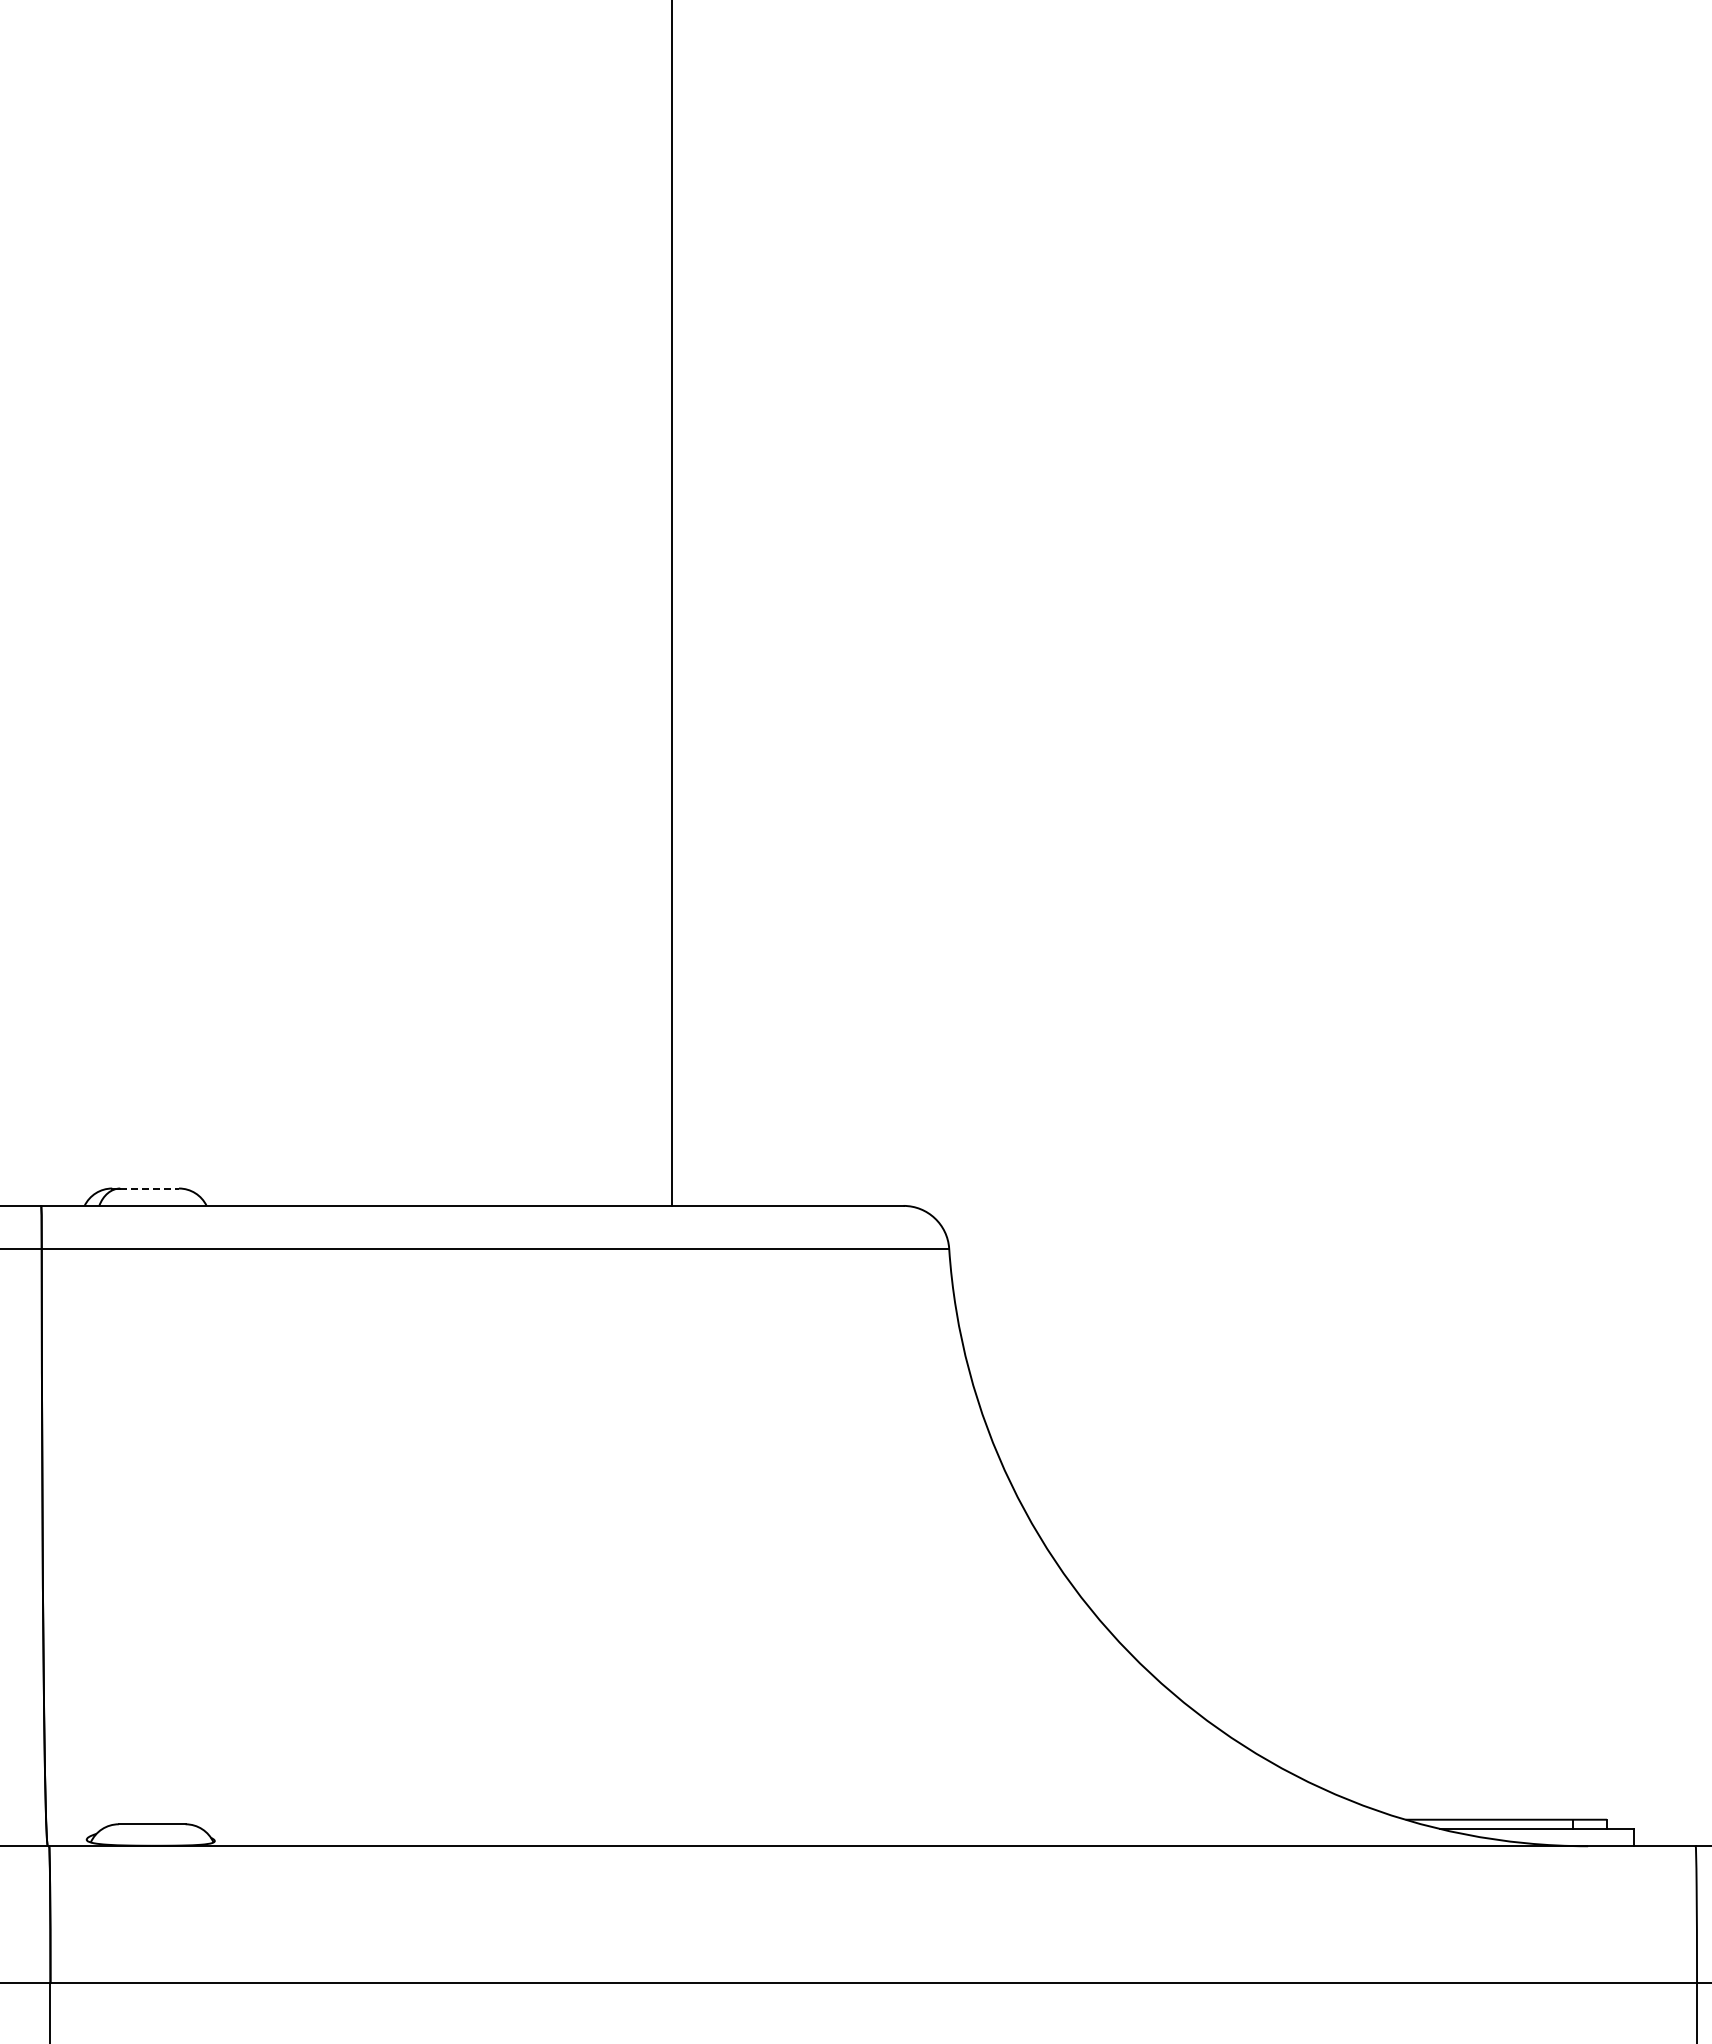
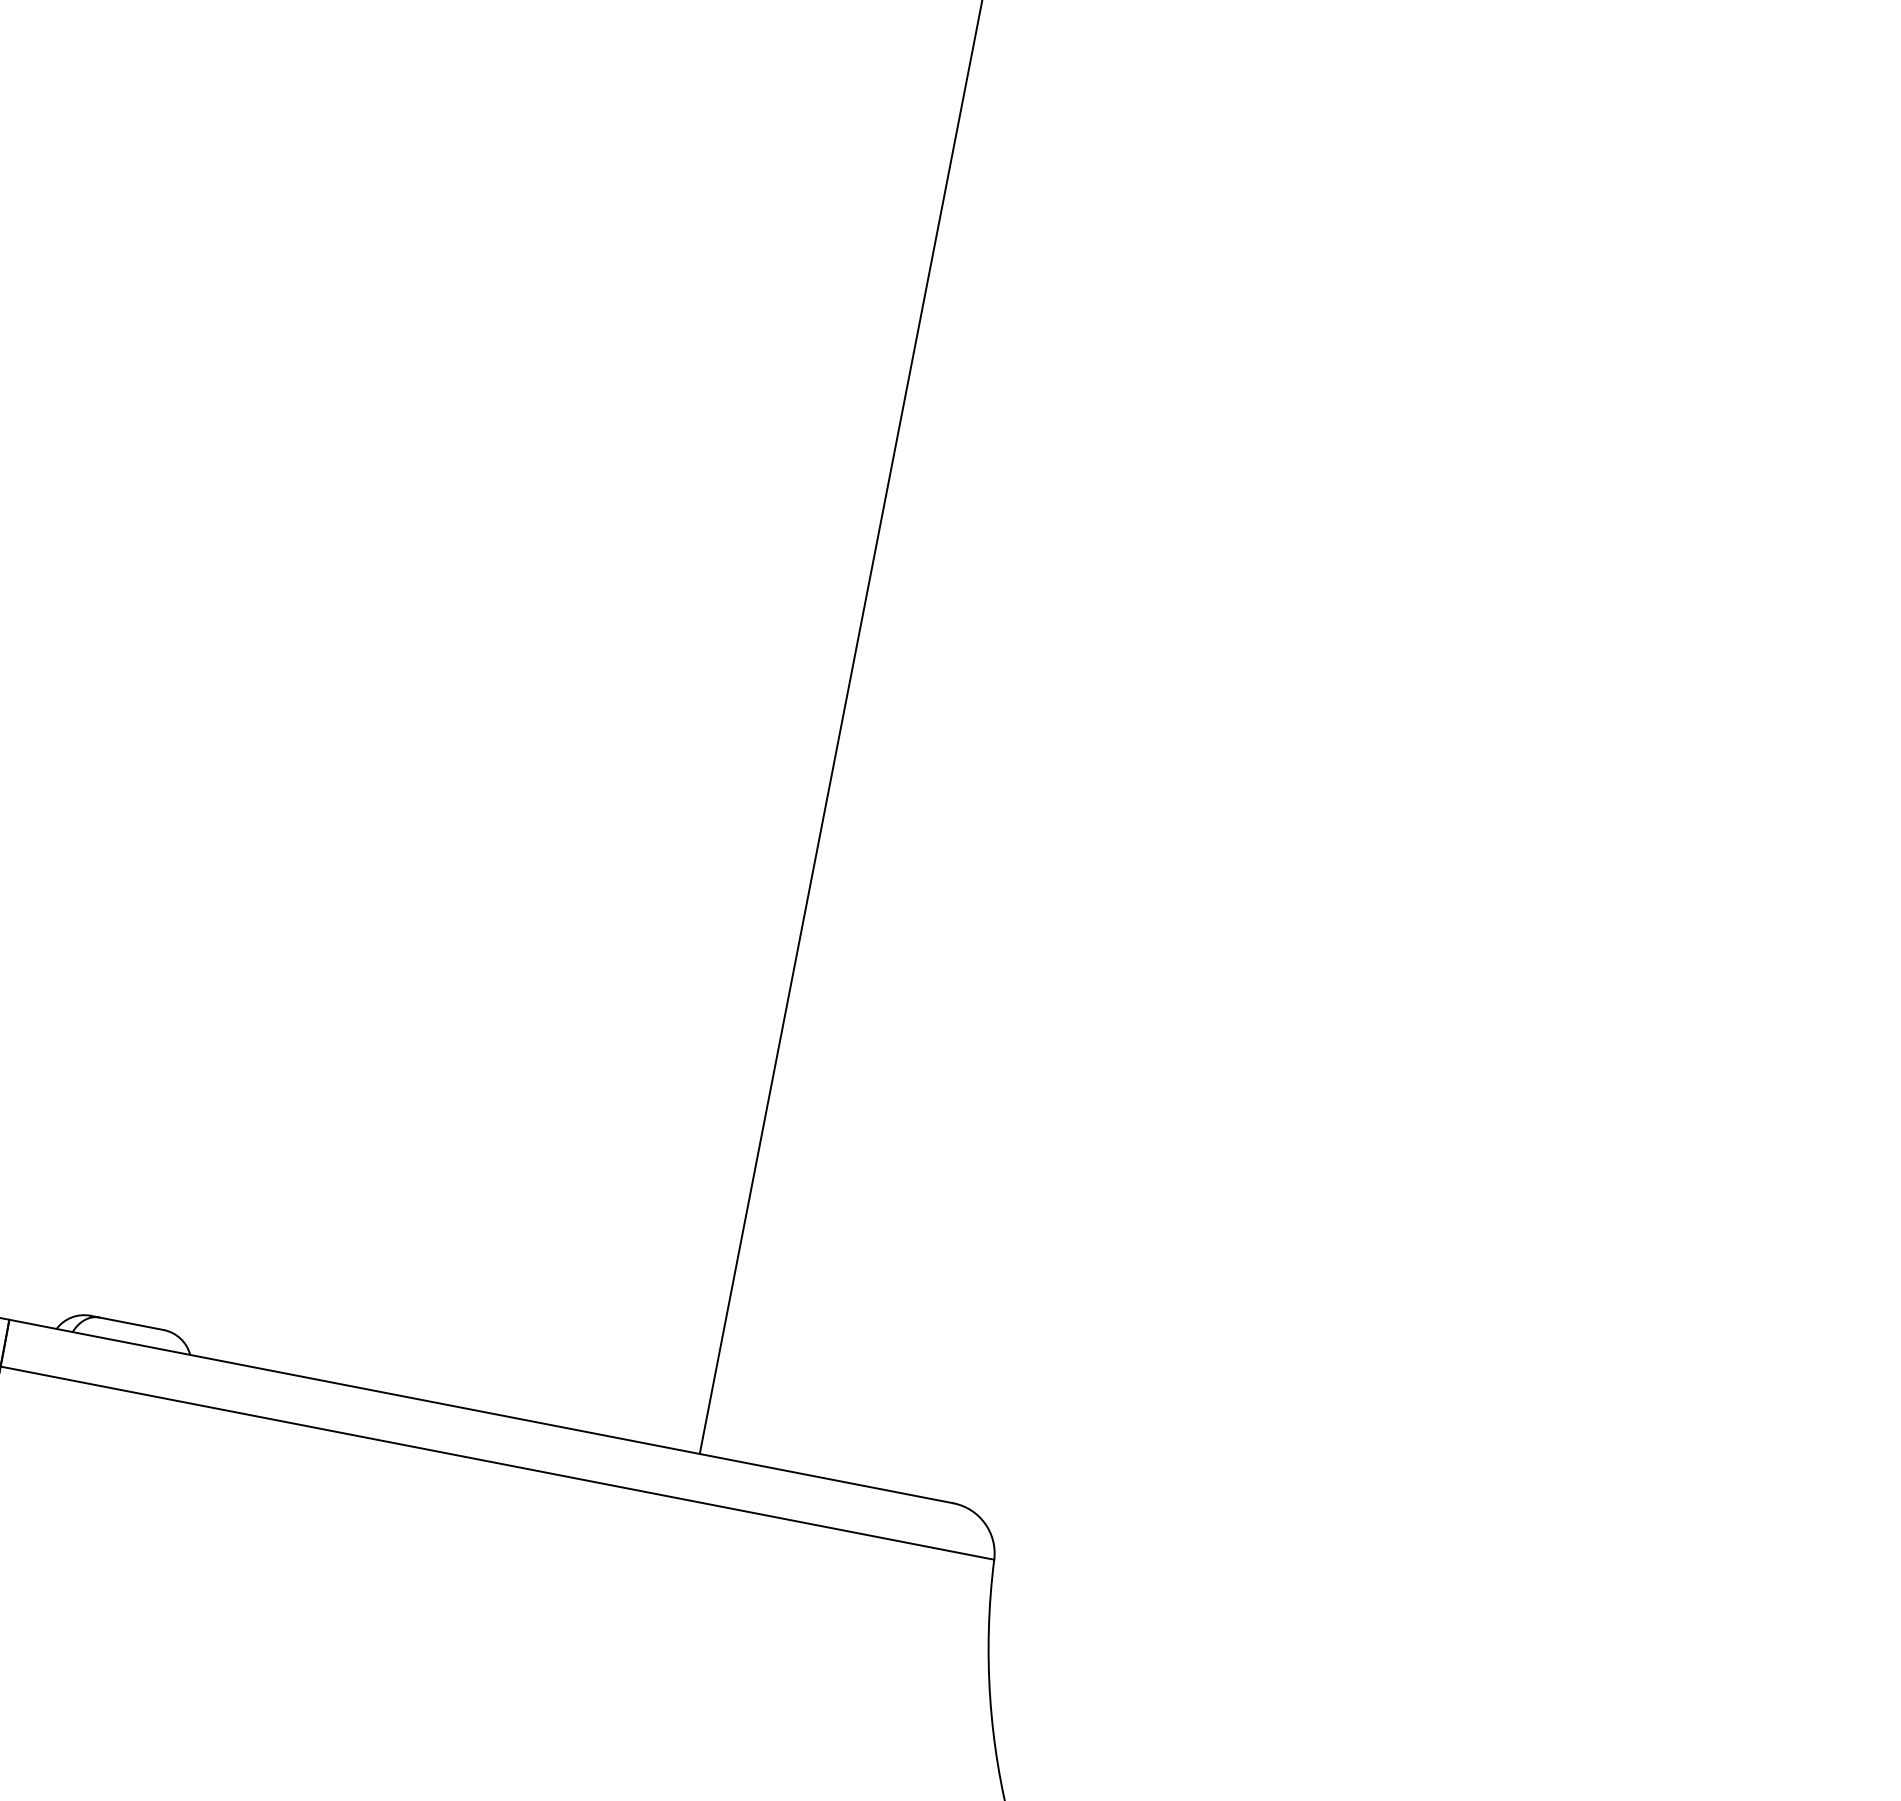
line: (150, 1188) -> (132, 1323), dashed -> solid

